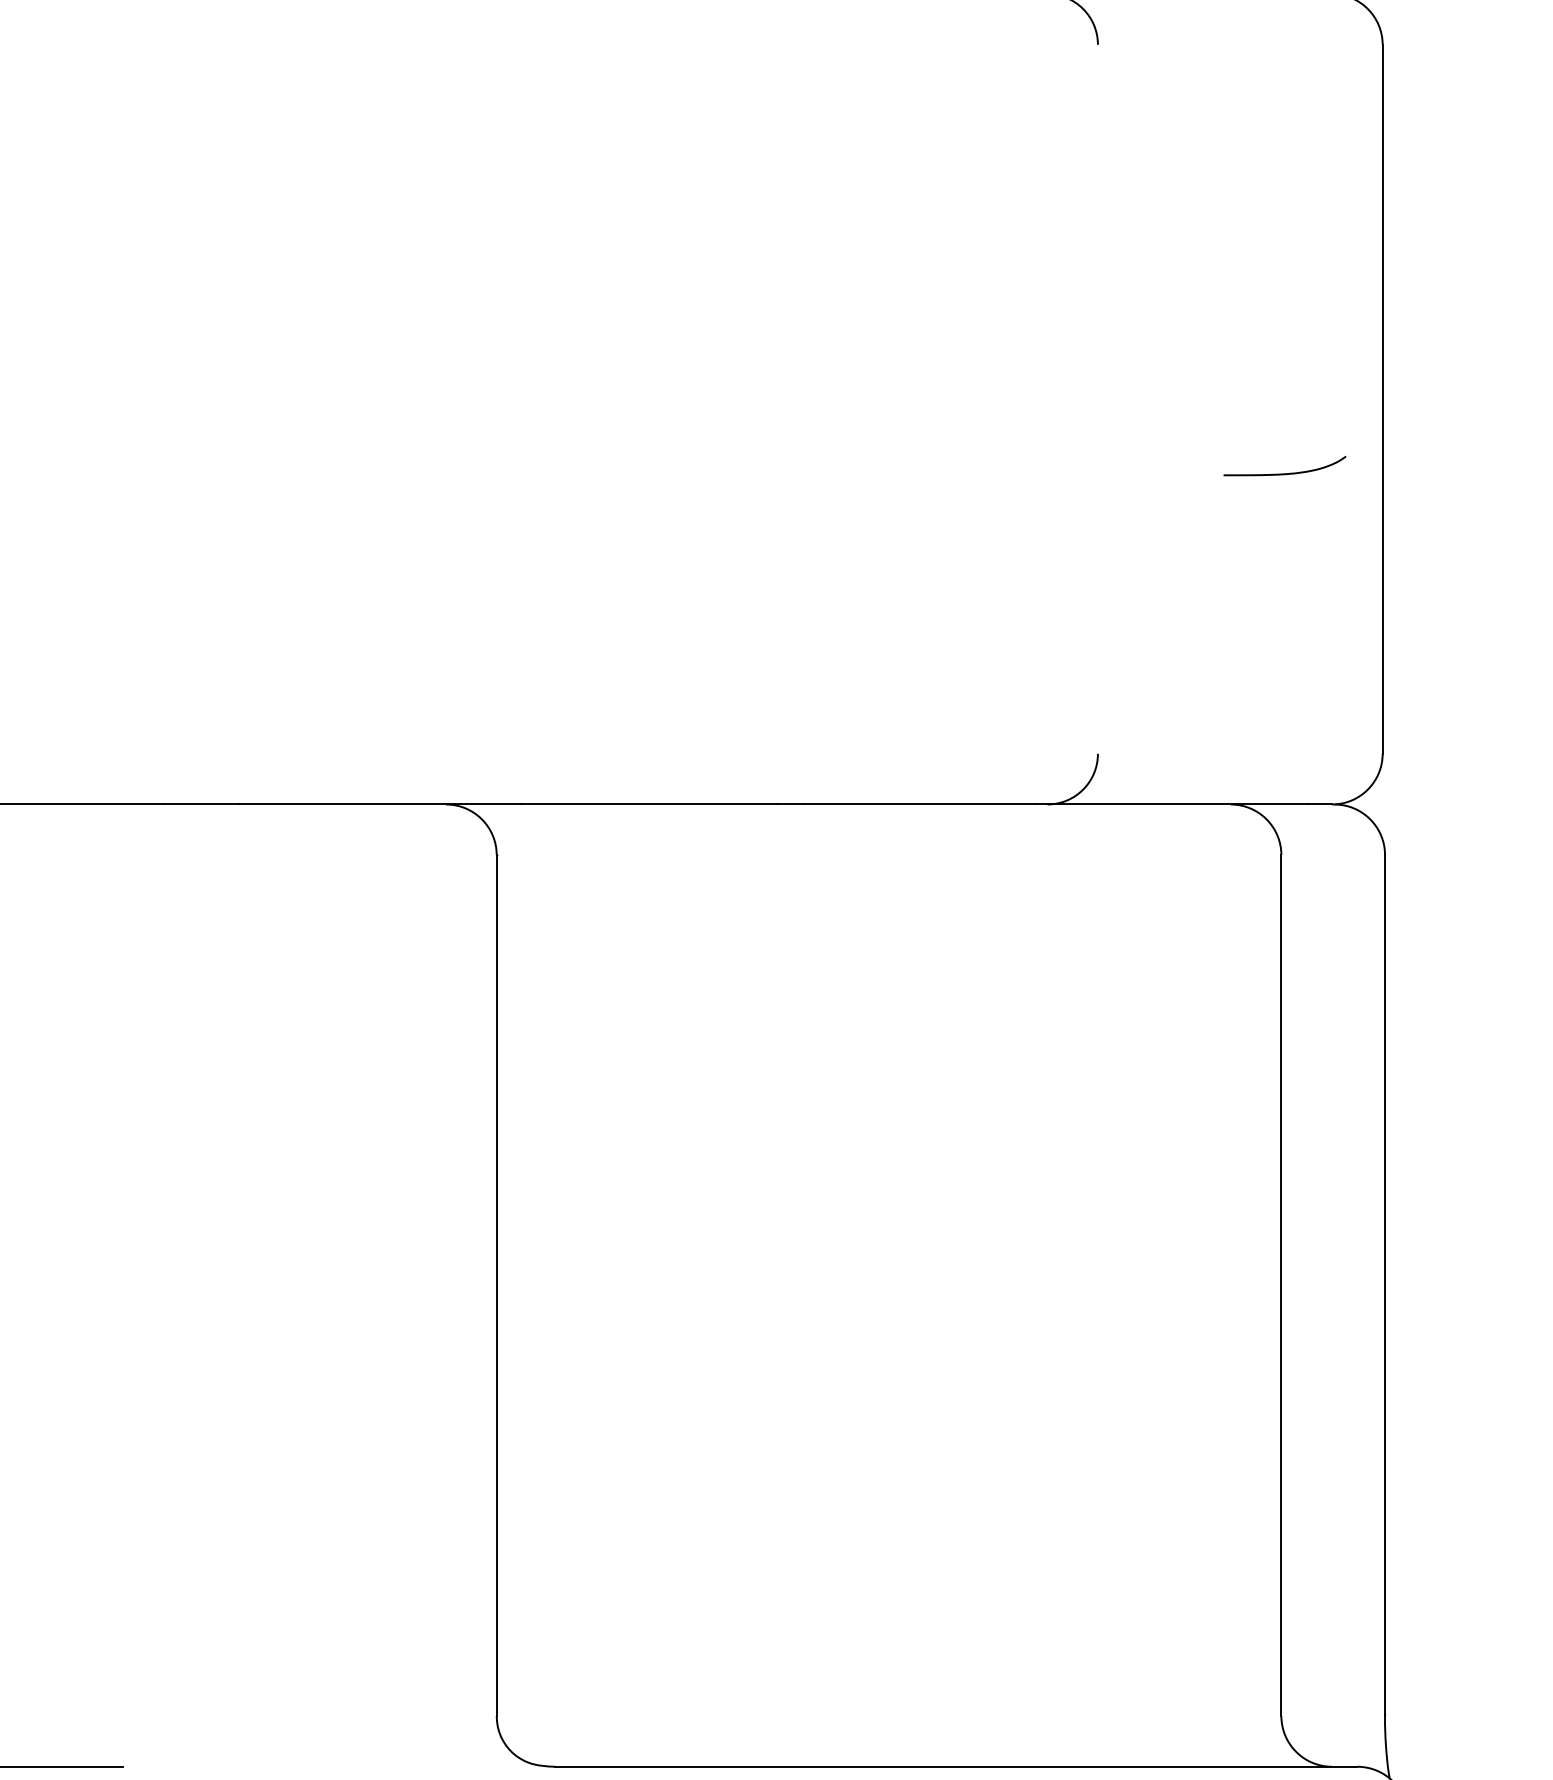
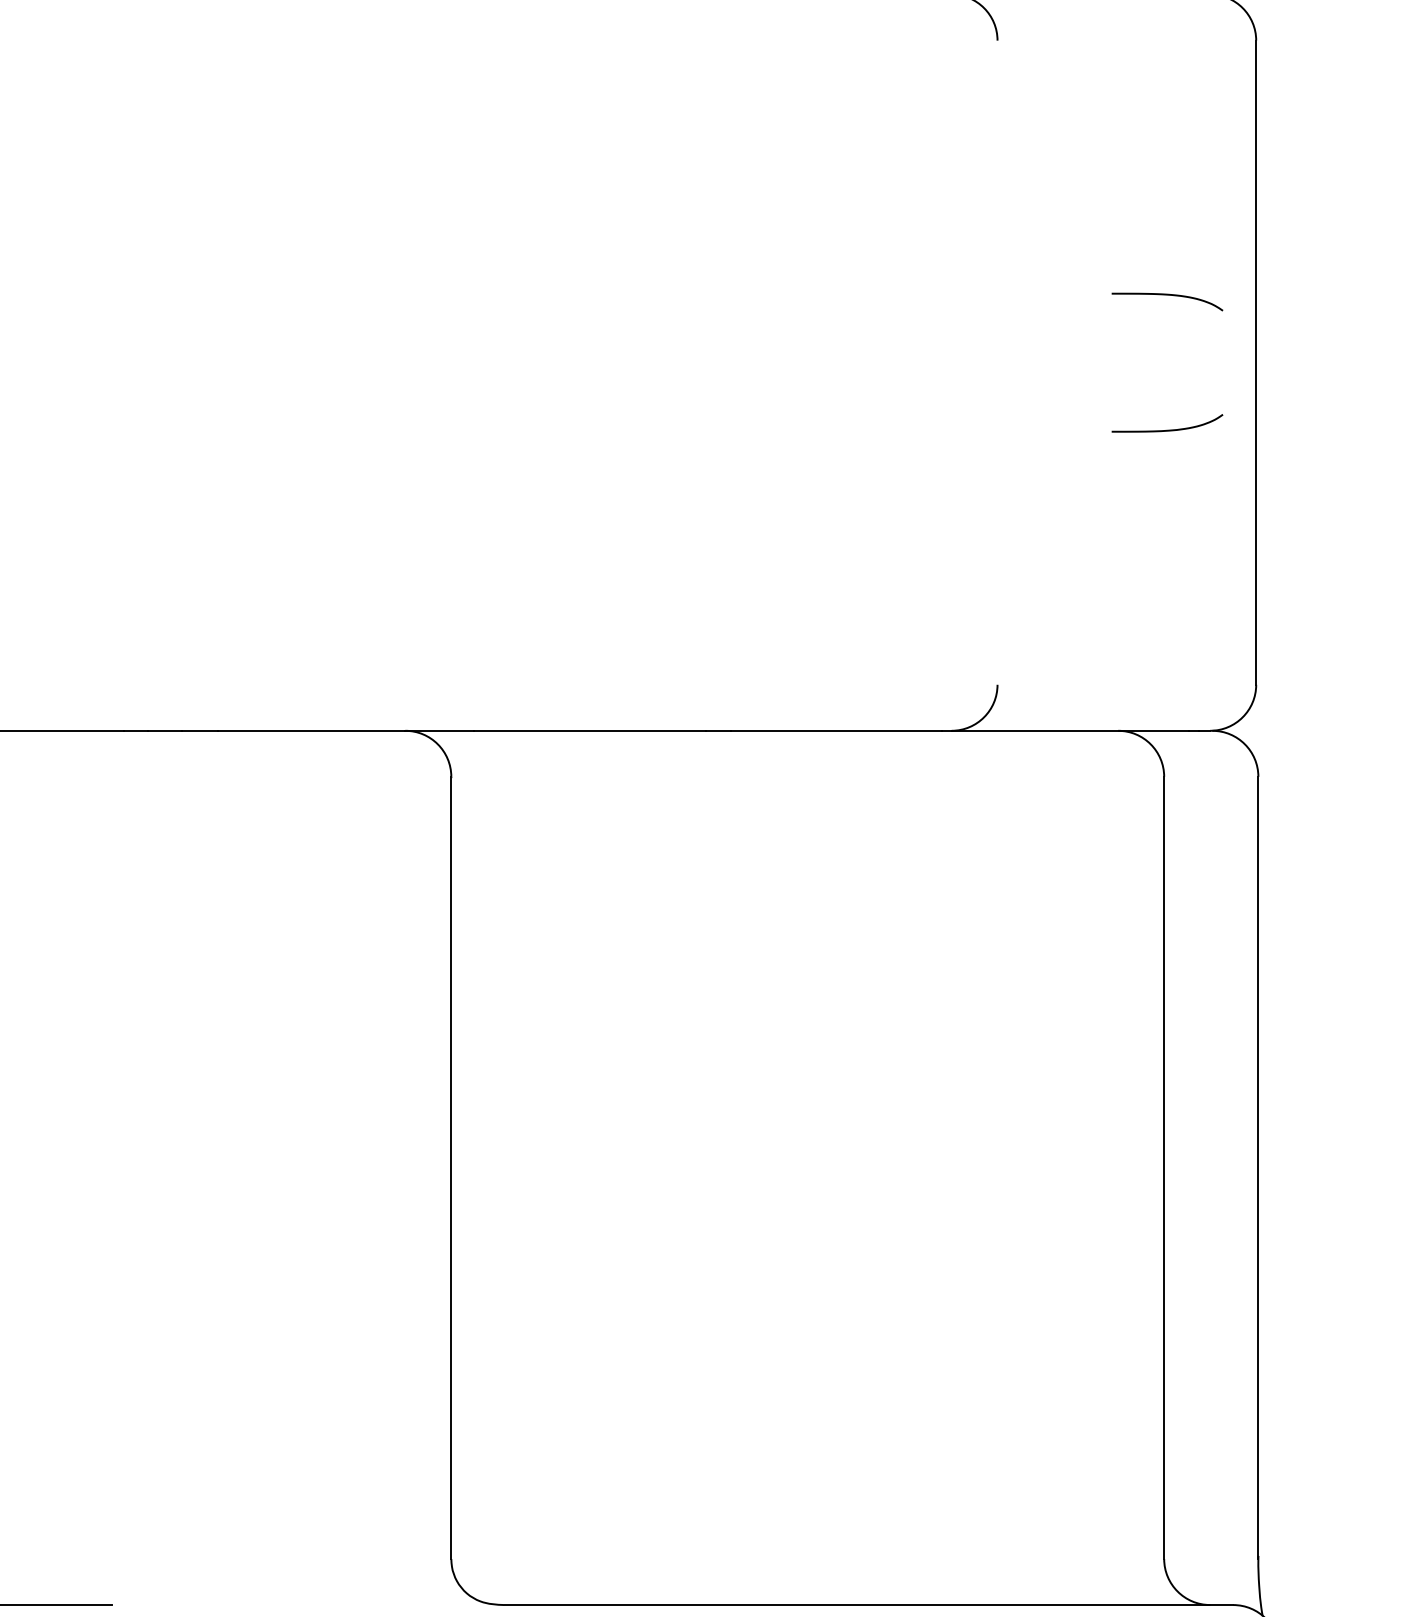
curve: (1284, 325) -> (1167, 295), added

